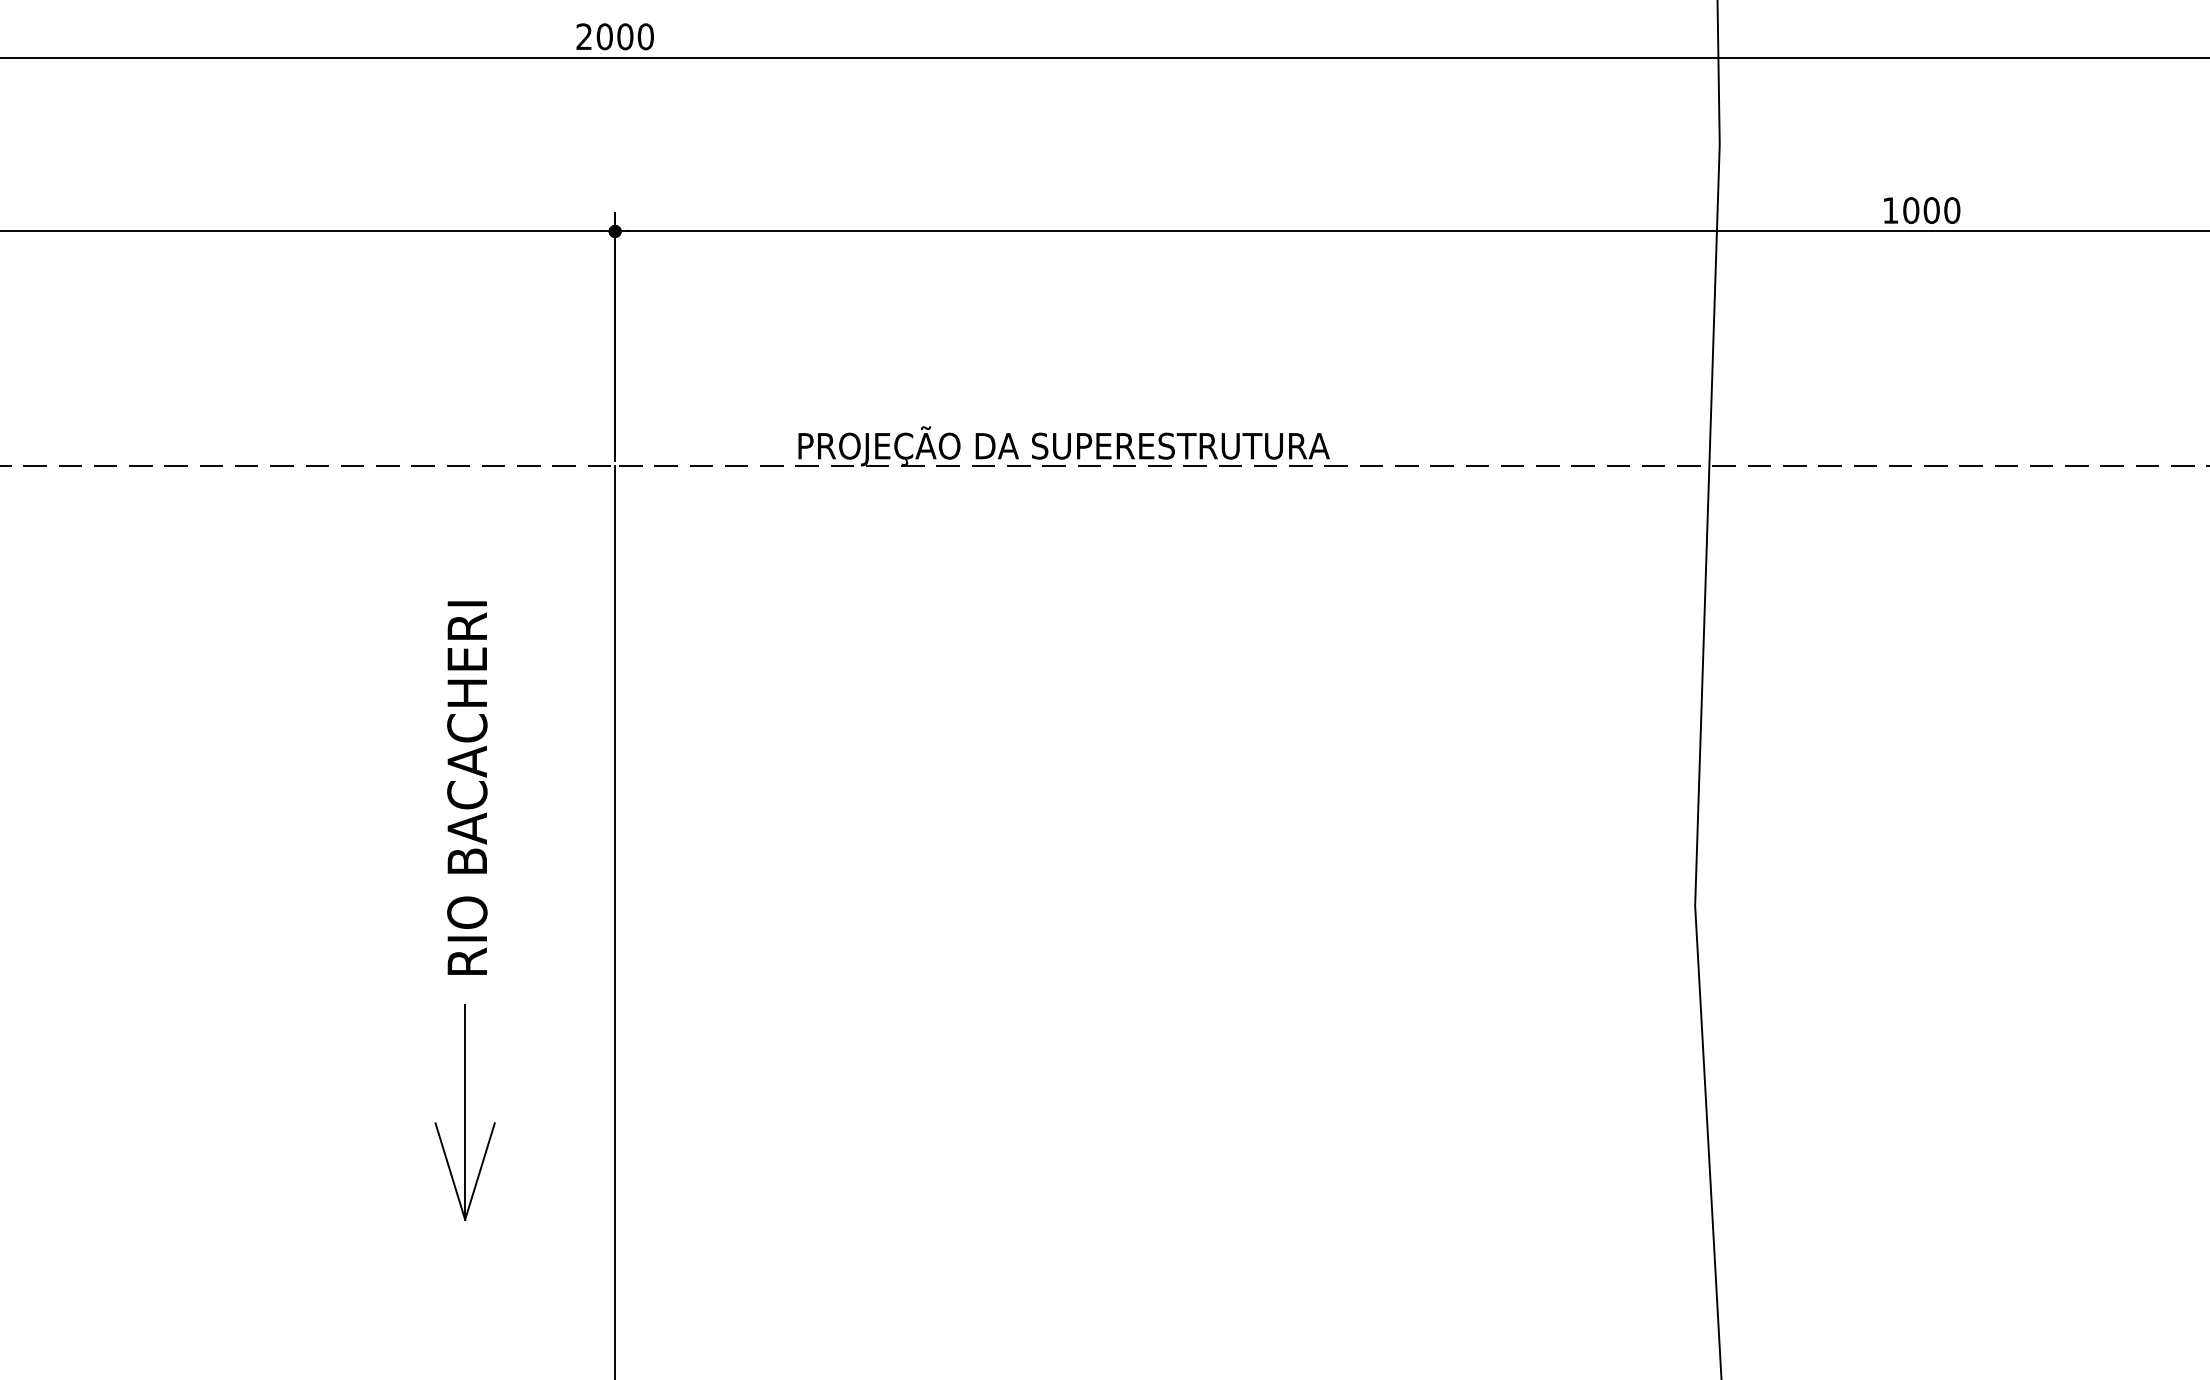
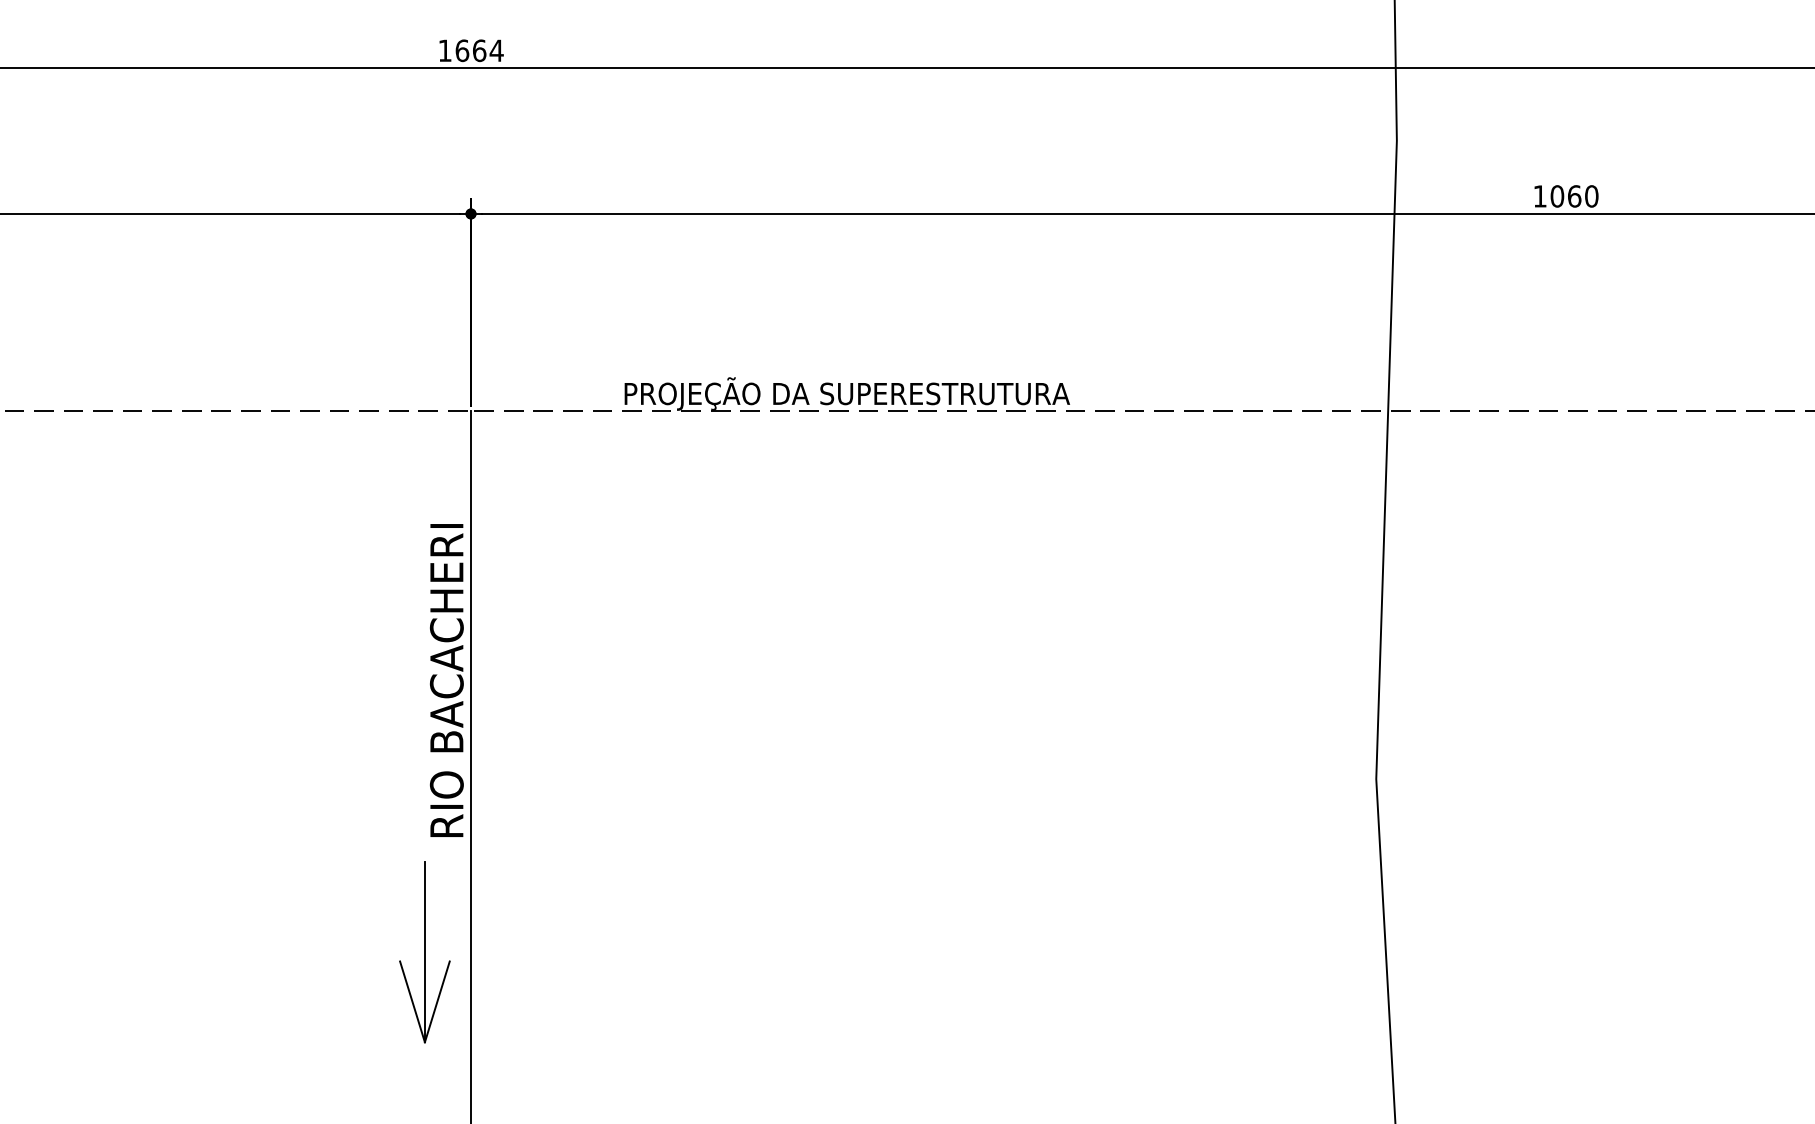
text: (615, 36) -> (471, 50), 2000 -> 1664
text: (1931, 210) -> (1574, 196), 1000 -> 1060
text: (467, 787) -> (446, 680), moved
part: (464, 1112) -> (424, 952), moved

